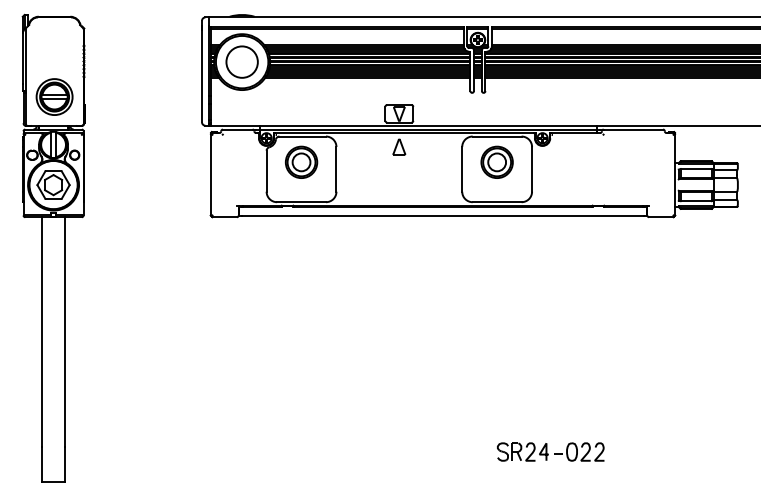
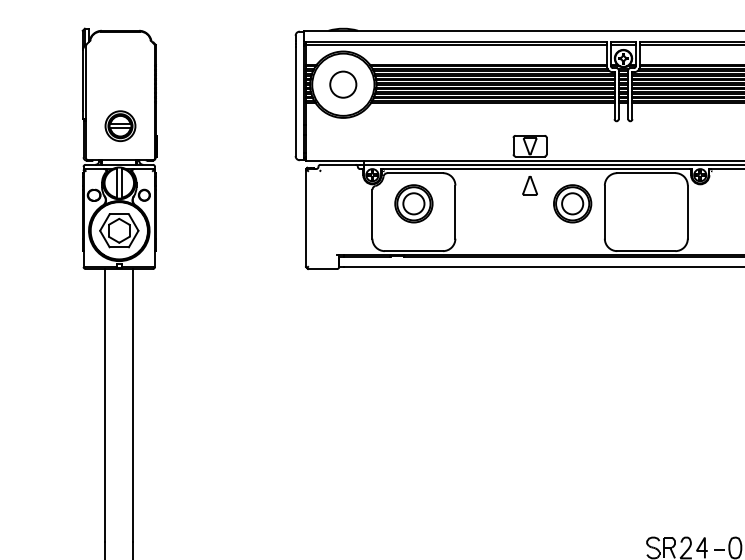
circle: (241, 61) -> (342, 83), size x0.7
part: (54, 96) -> (120, 125), size x0.7
part: (496, 161) -> (571, 202), moved

